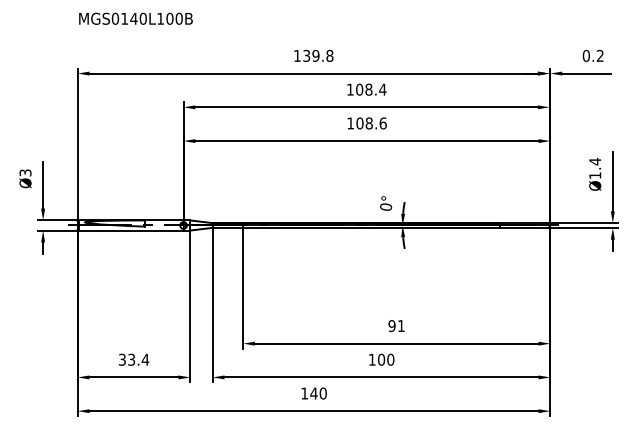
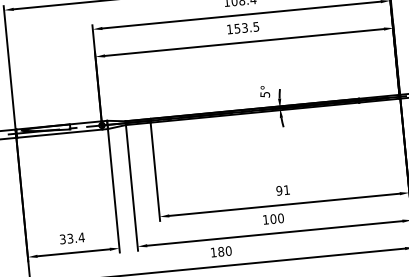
text: (371, 123) -> (246, 27), 108.6 -> 153.5
text: (386, 207) -> (265, 94), 0° -> 5°
text: (313, 393) -> (220, 251), 140 -> 180

